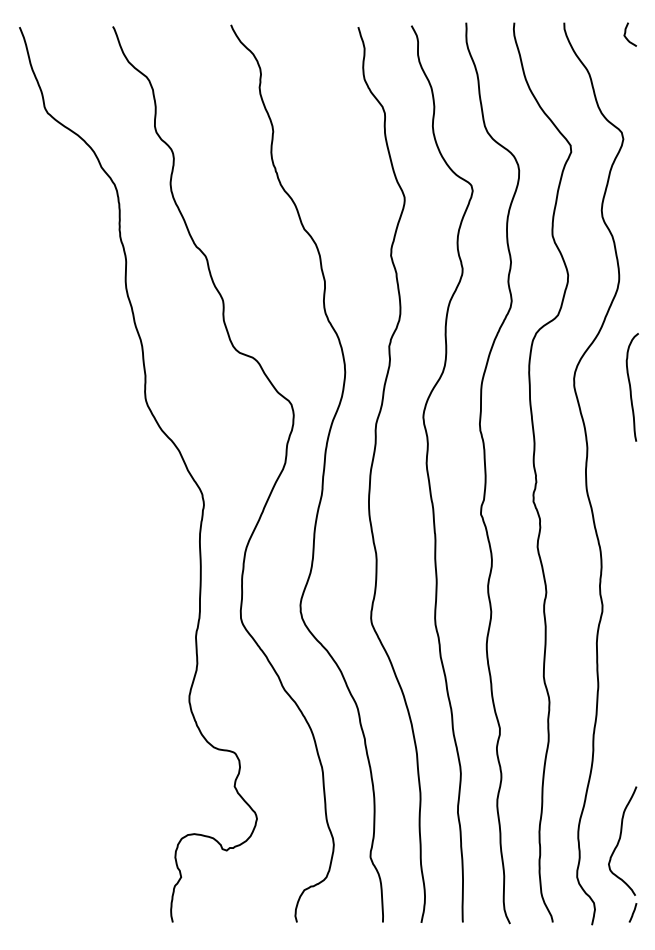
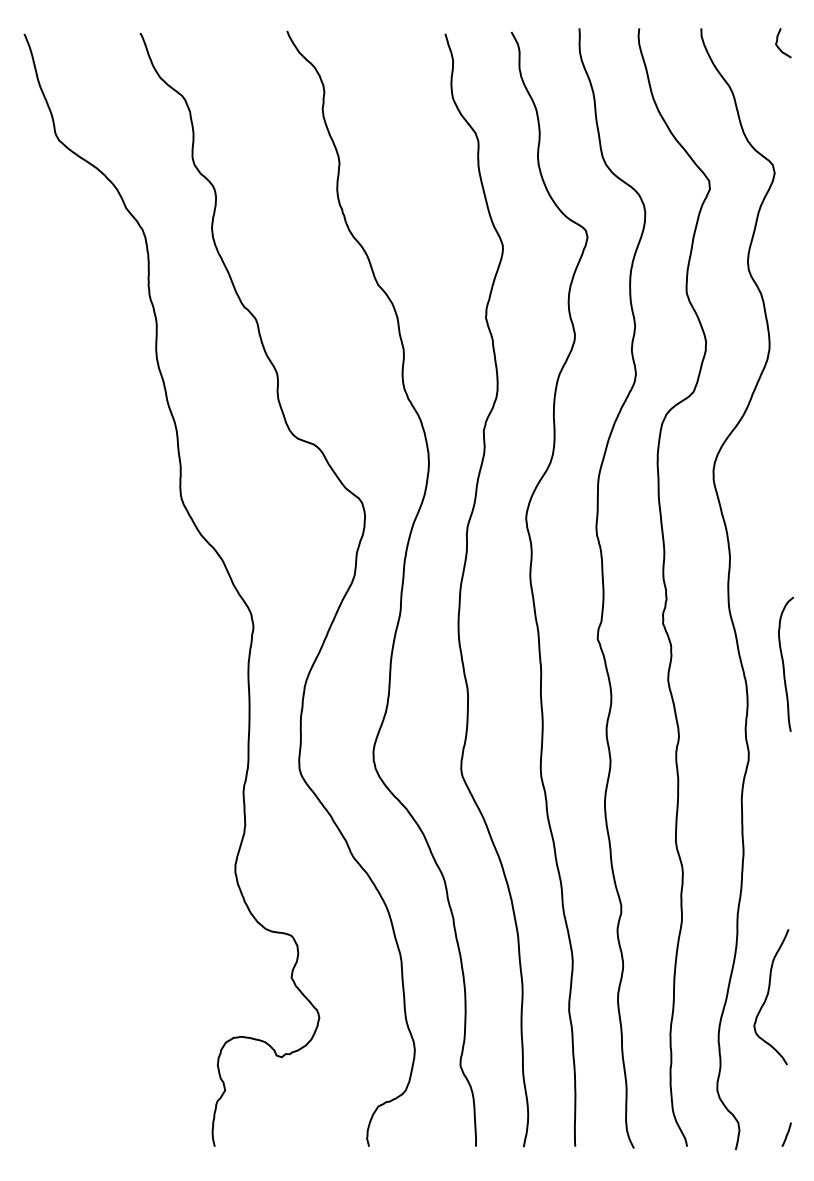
curve: (631, 387) -> (784, 664), moved
curve: (620, 840) -> (768, 996), moved

